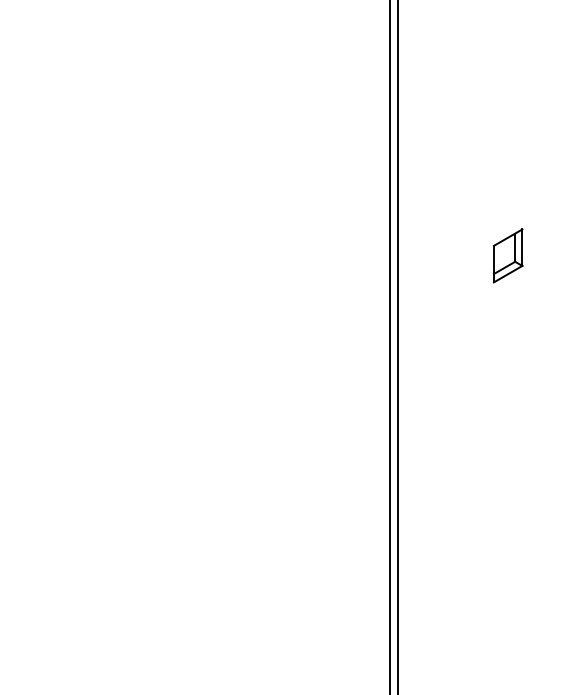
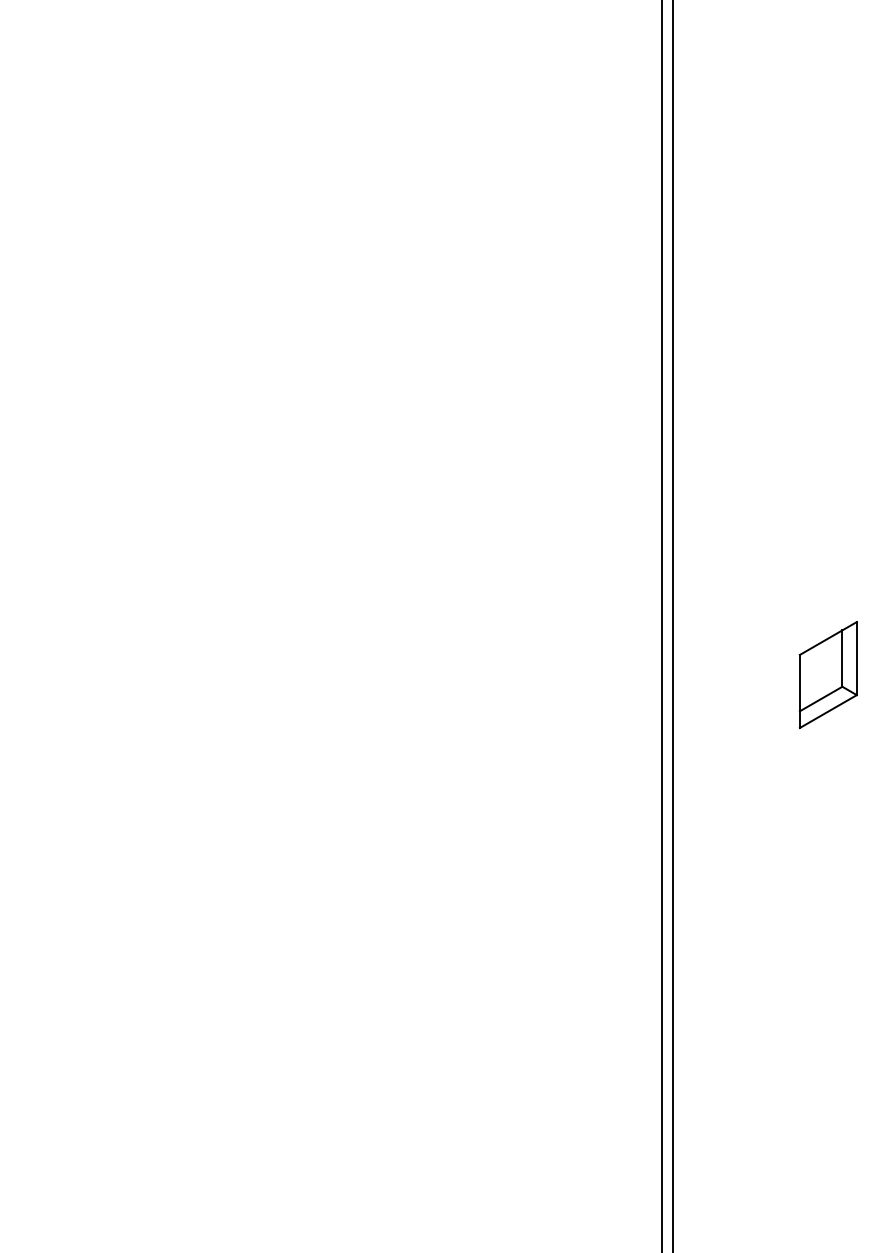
part: (507, 255) -> (827, 674), size x1.43

